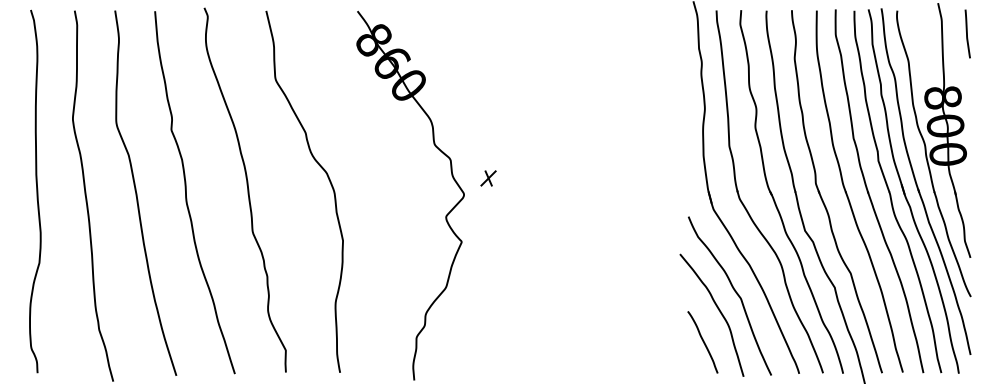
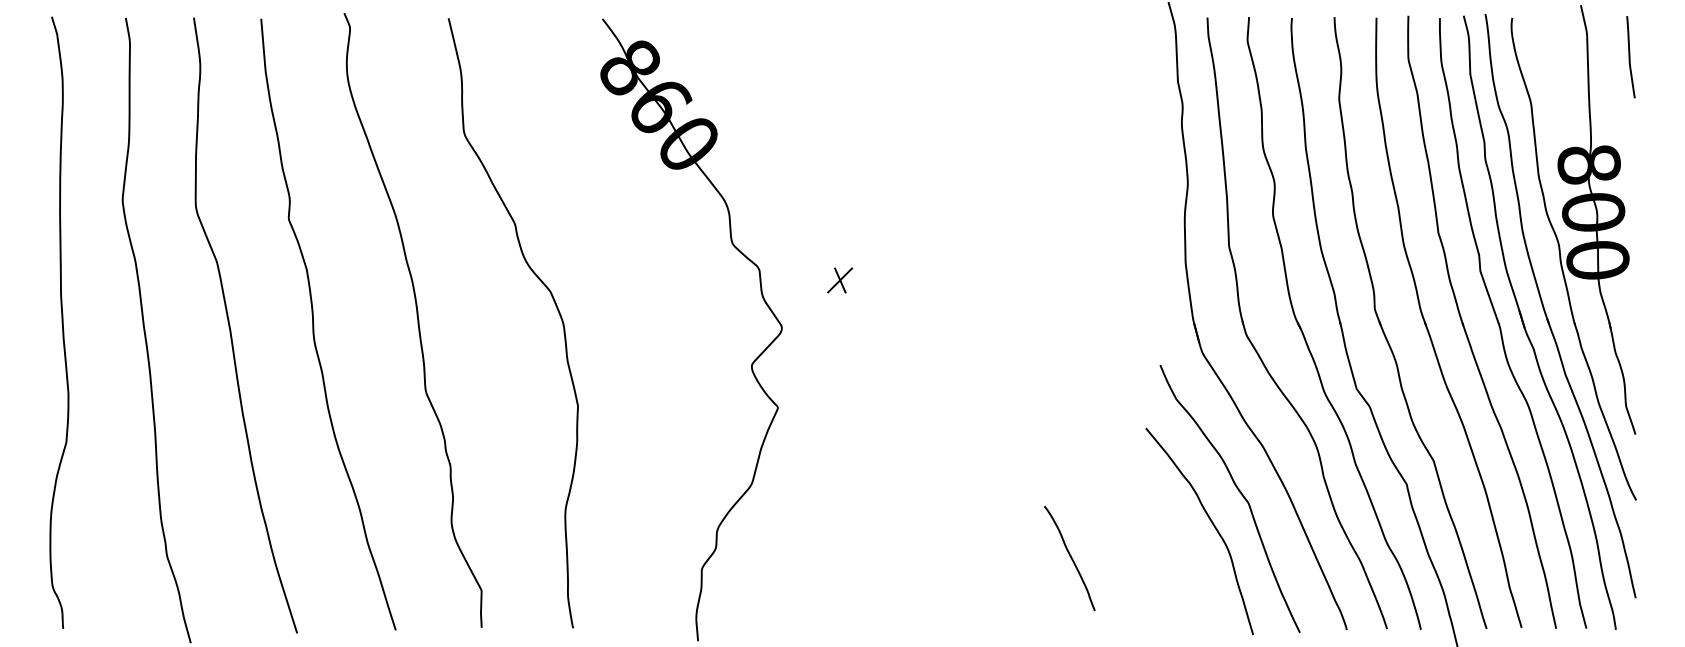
part: (488, 178) -> (839, 280), moved
curve: (702, 341) -> (1069, 556), moved

